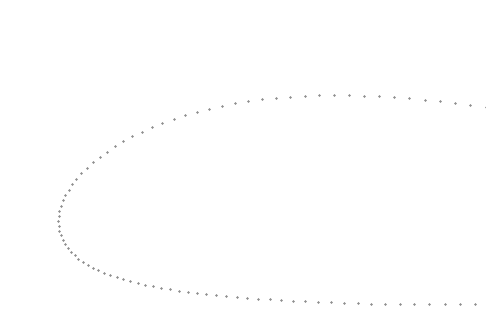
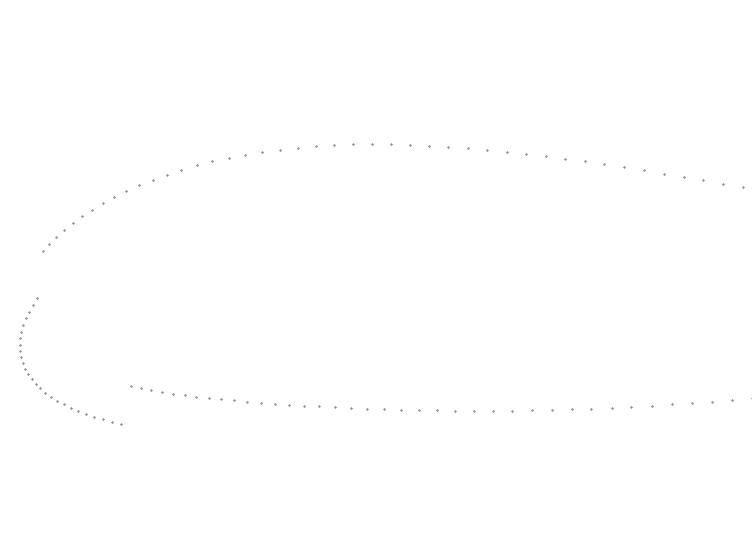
part: (75, 255) -> (41, 388), moved

